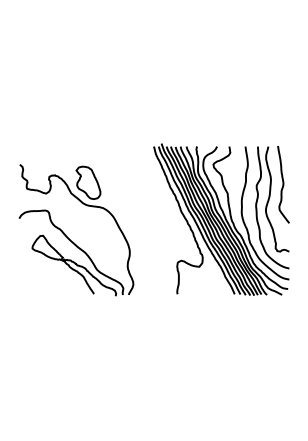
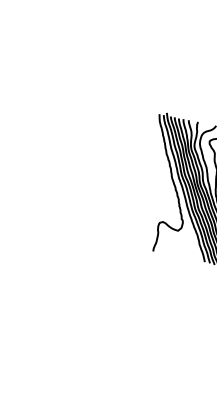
part: (68, 237) -> (65, 180), removed

